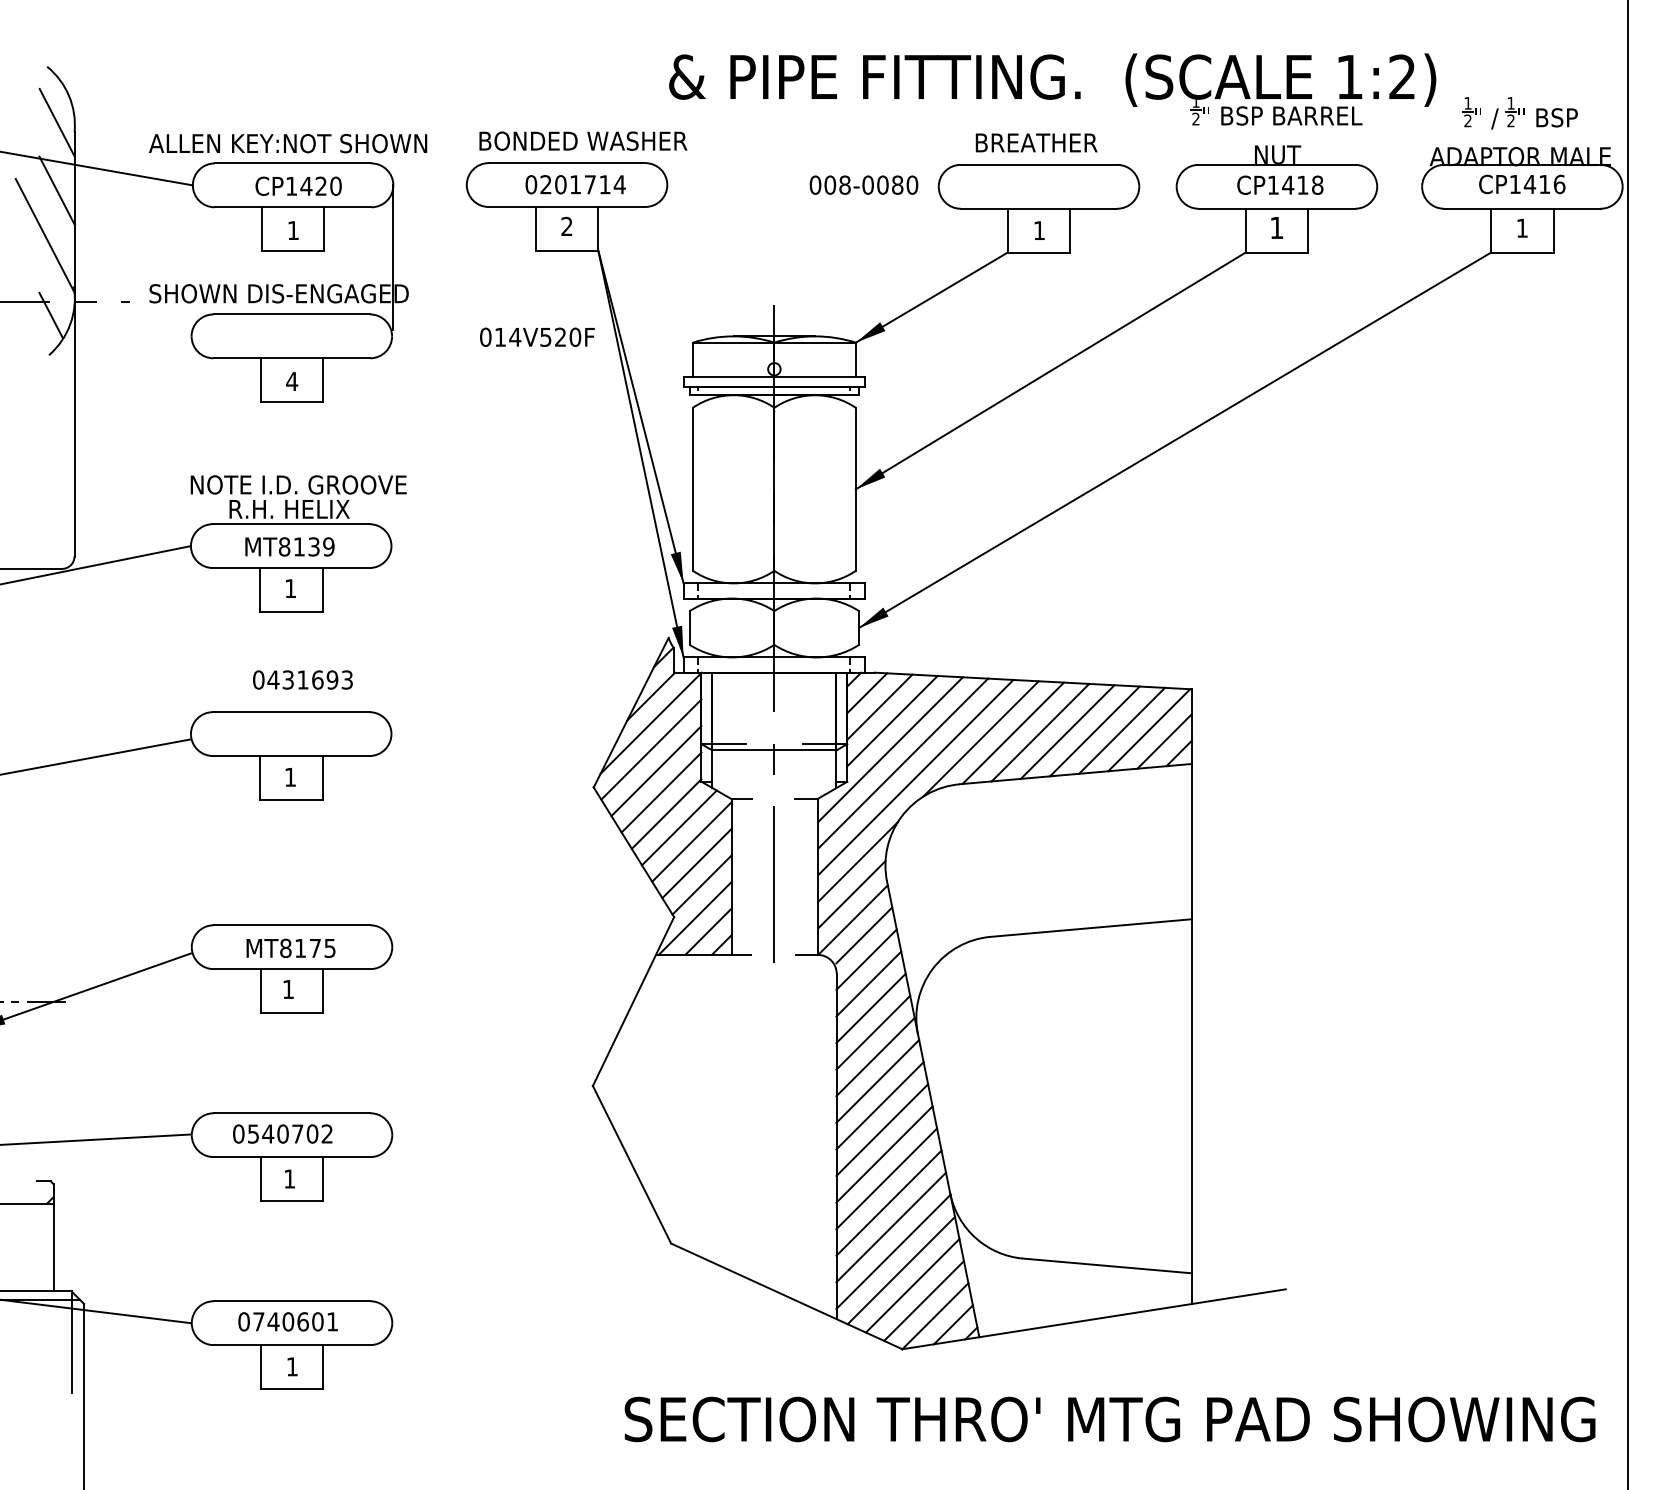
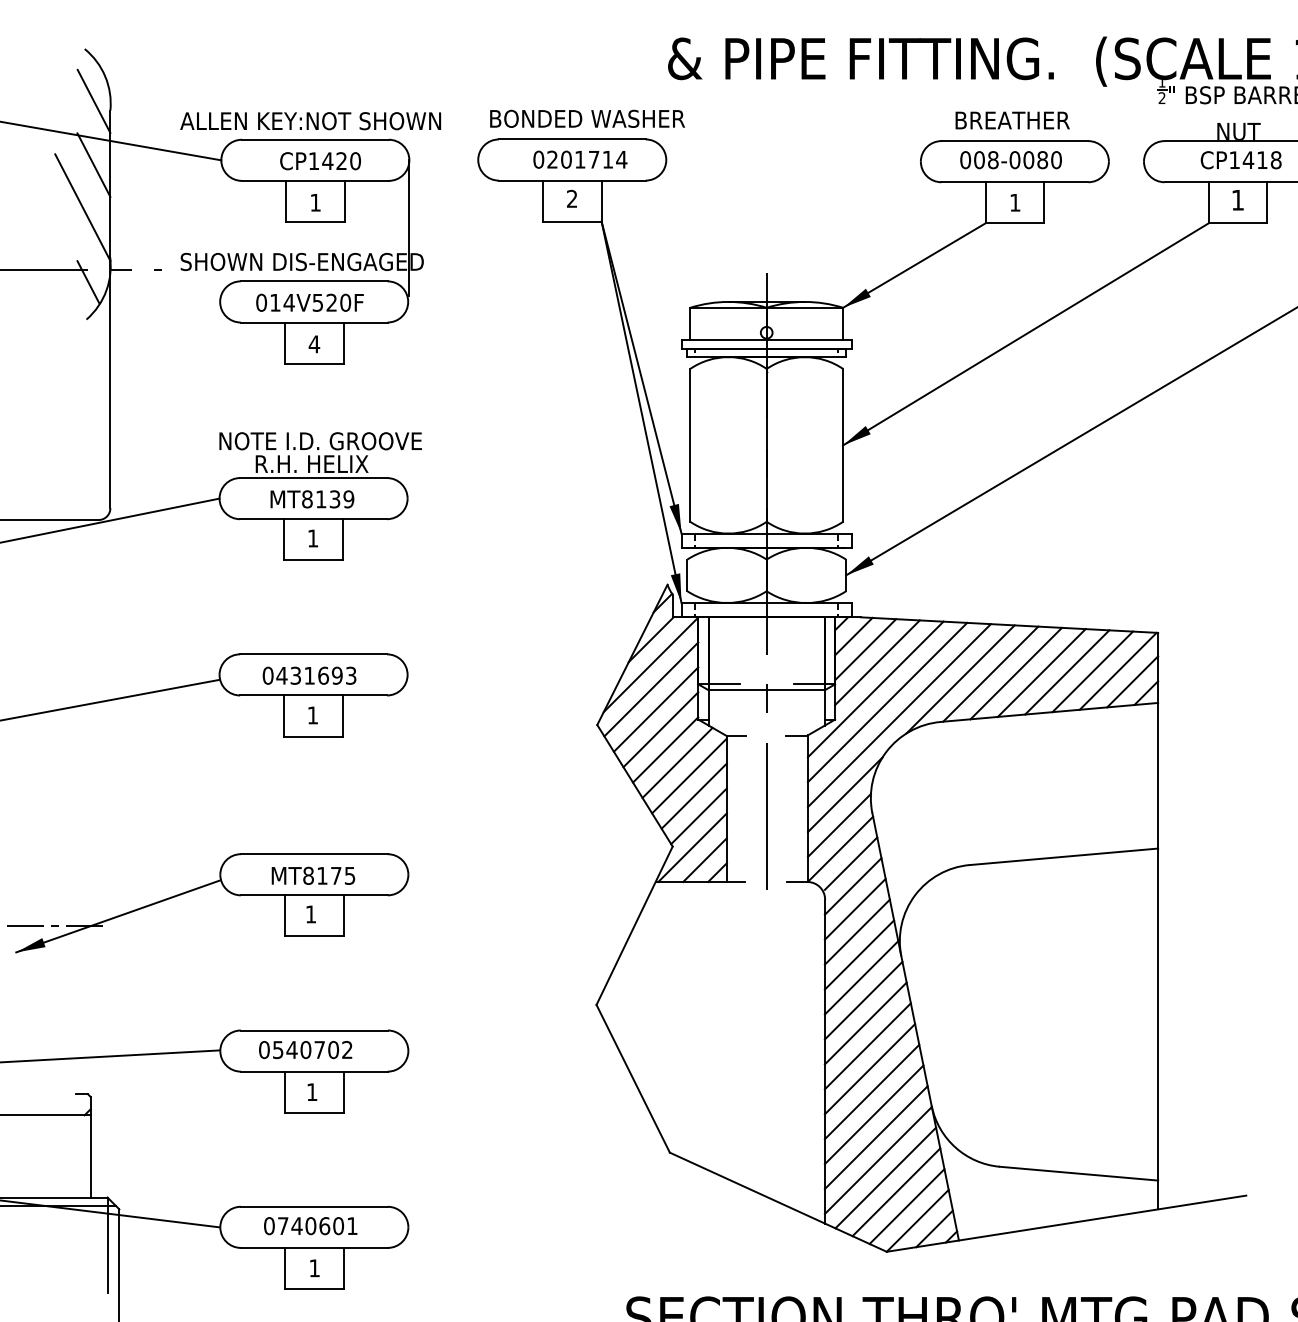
text: (863, 184) -> (1010, 159), moved
text: (537, 336) -> (310, 302), moved
text: (302, 679) -> (309, 675), moved

